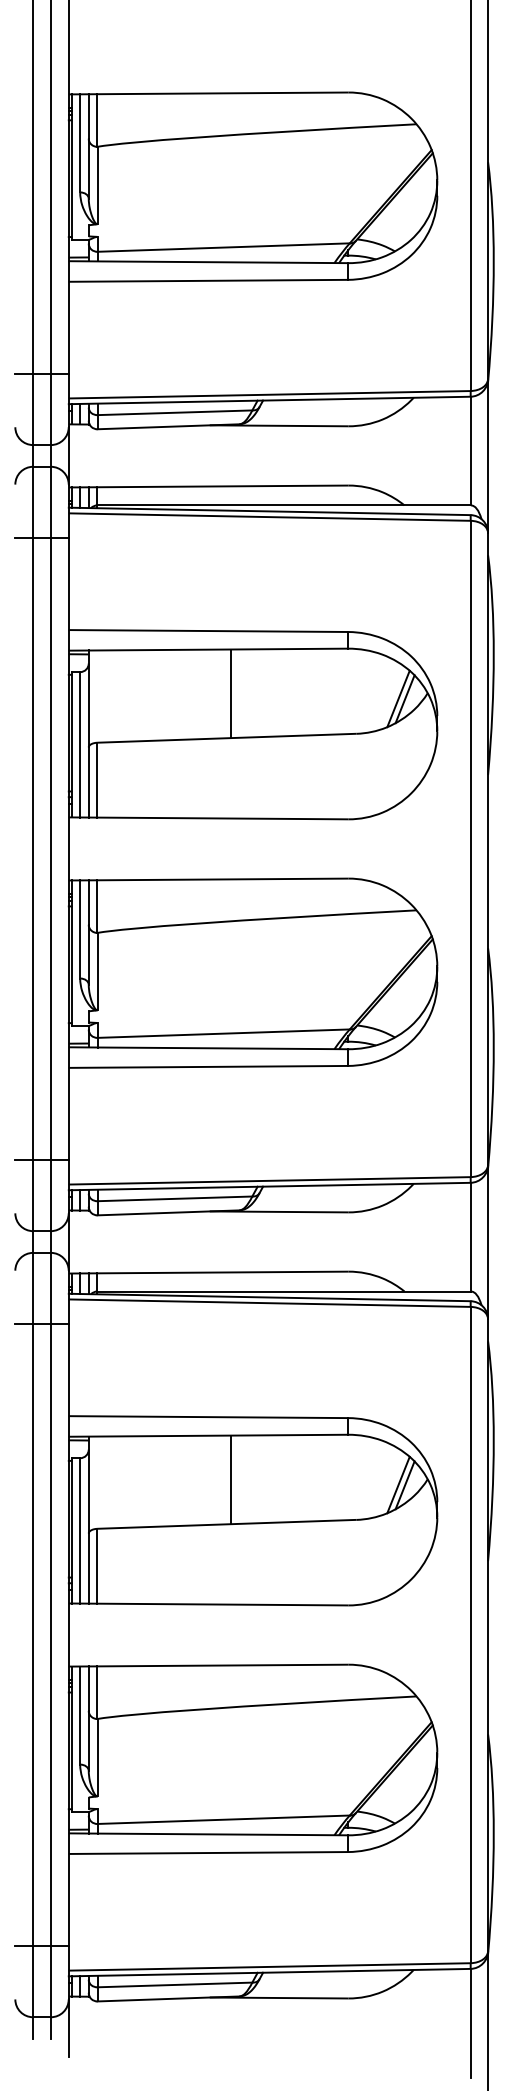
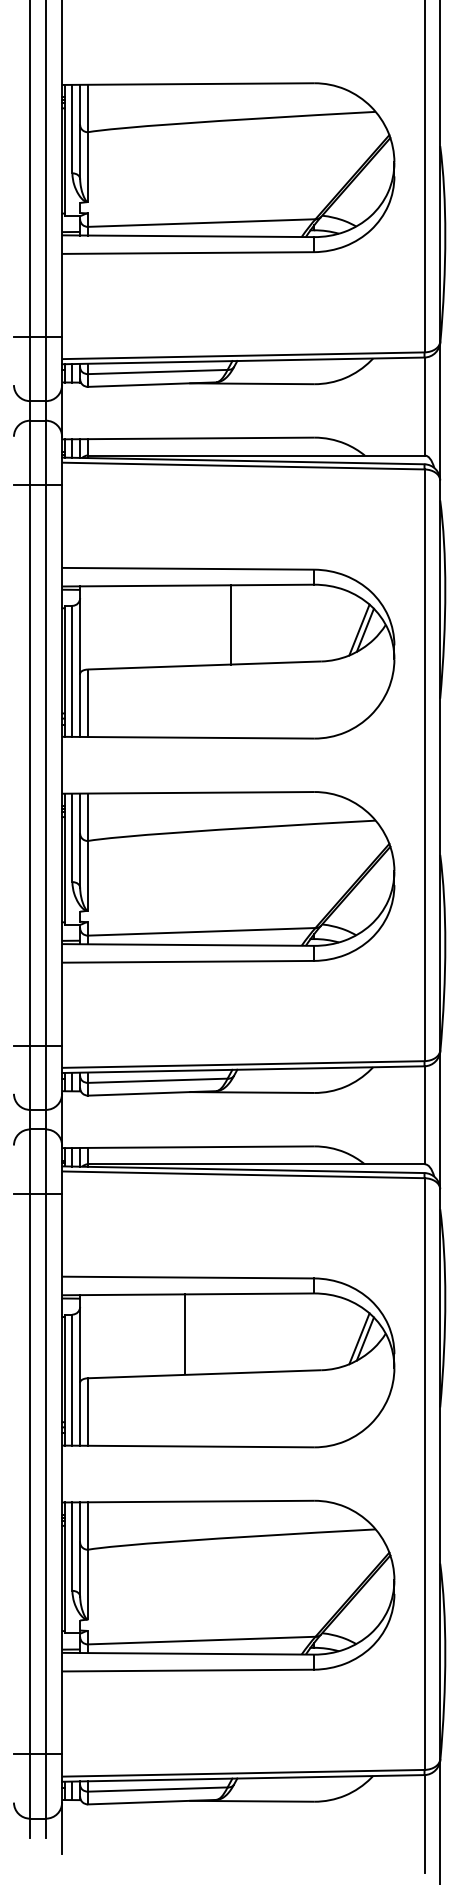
line: (231, 693) -> (230, 625), moved
line: (231, 1480) -> (184, 1334), moved

